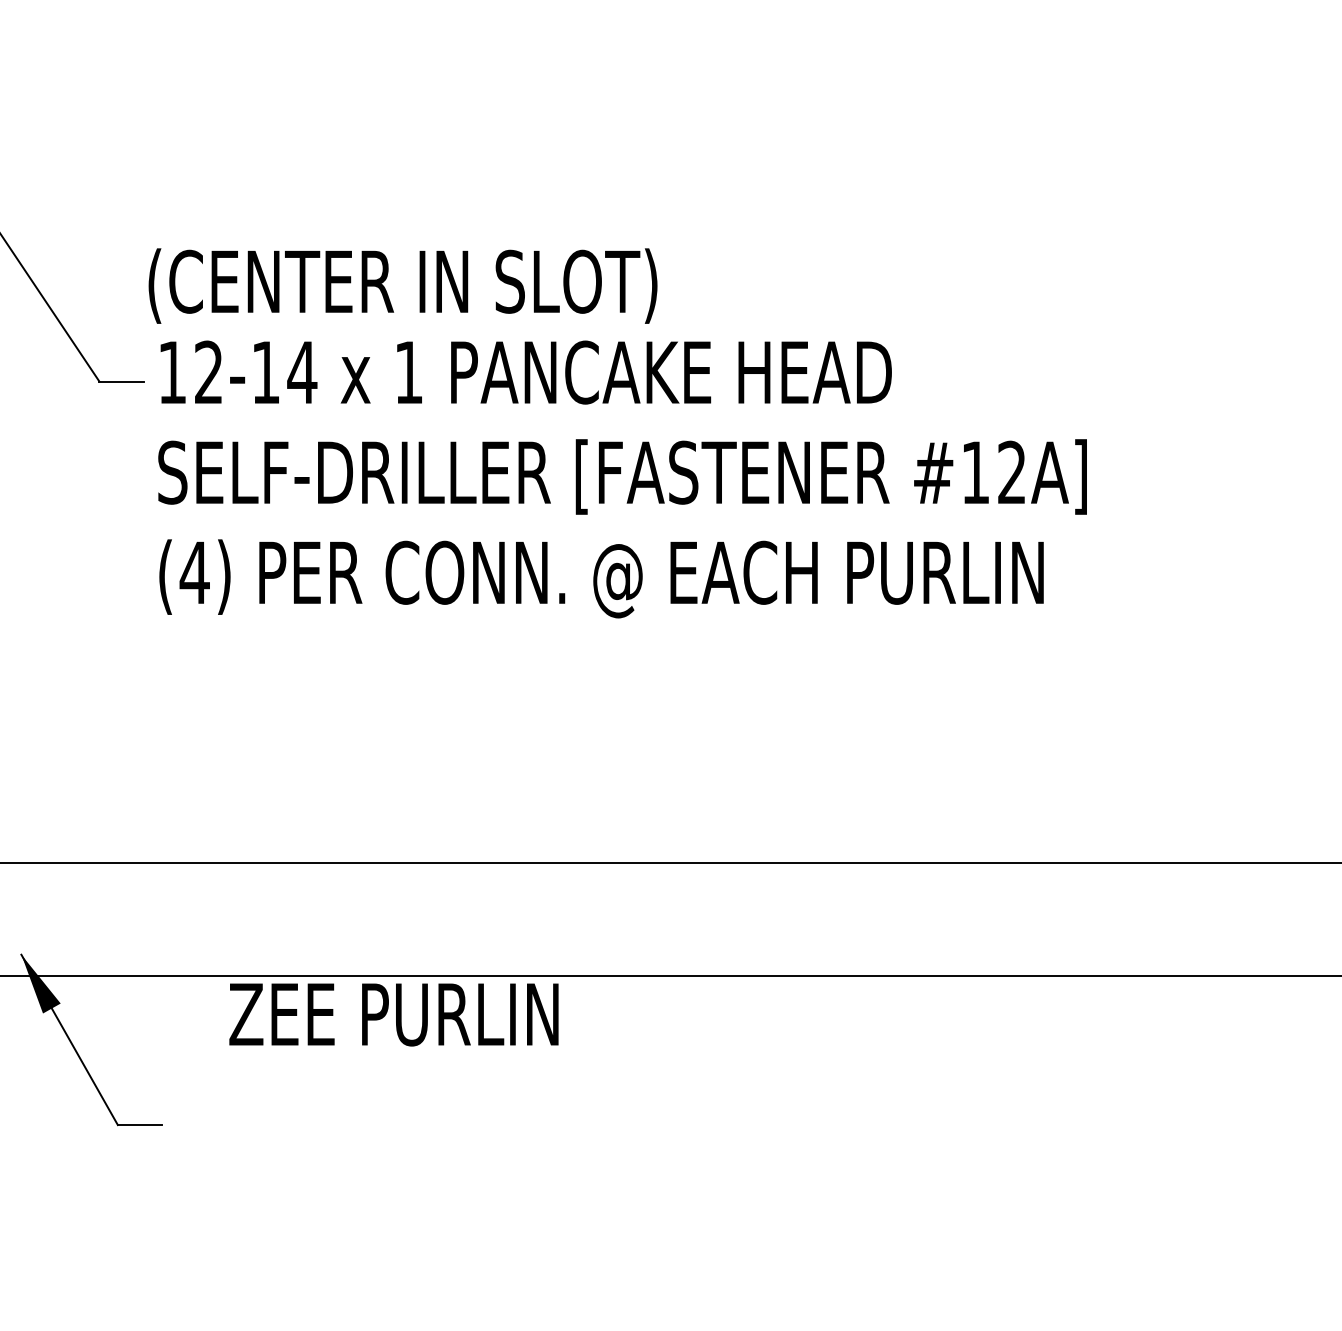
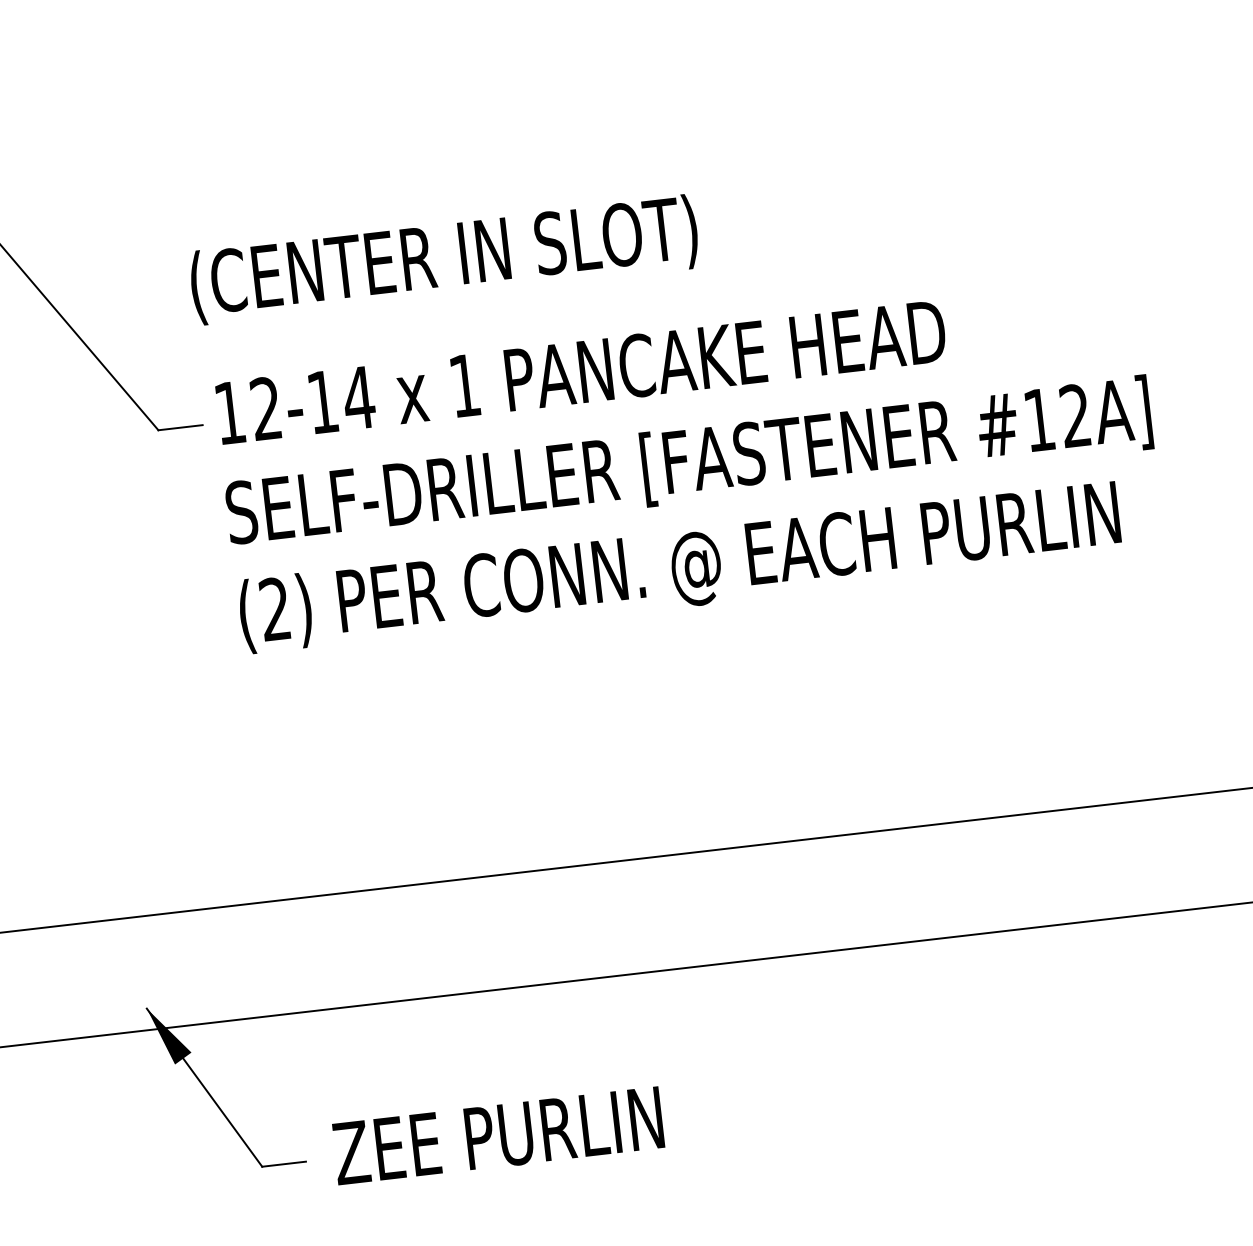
text: (402, 285) -> (443, 259), moved
text: (194, 571) -> (274, 608), (4) -> (2)
text: (393, 1014) -> (497, 1135), moved

